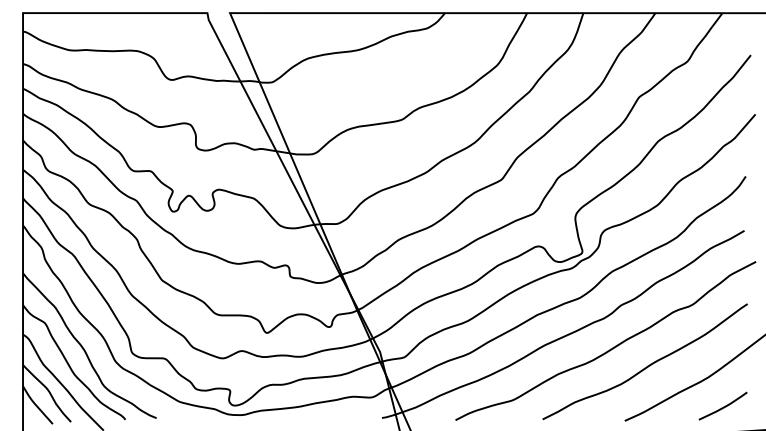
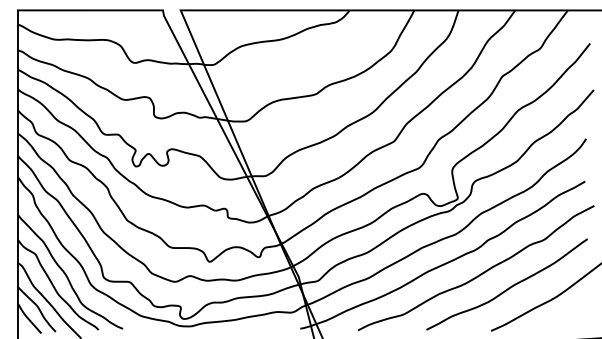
curve: (723, 406) -> (568, 319), removed

